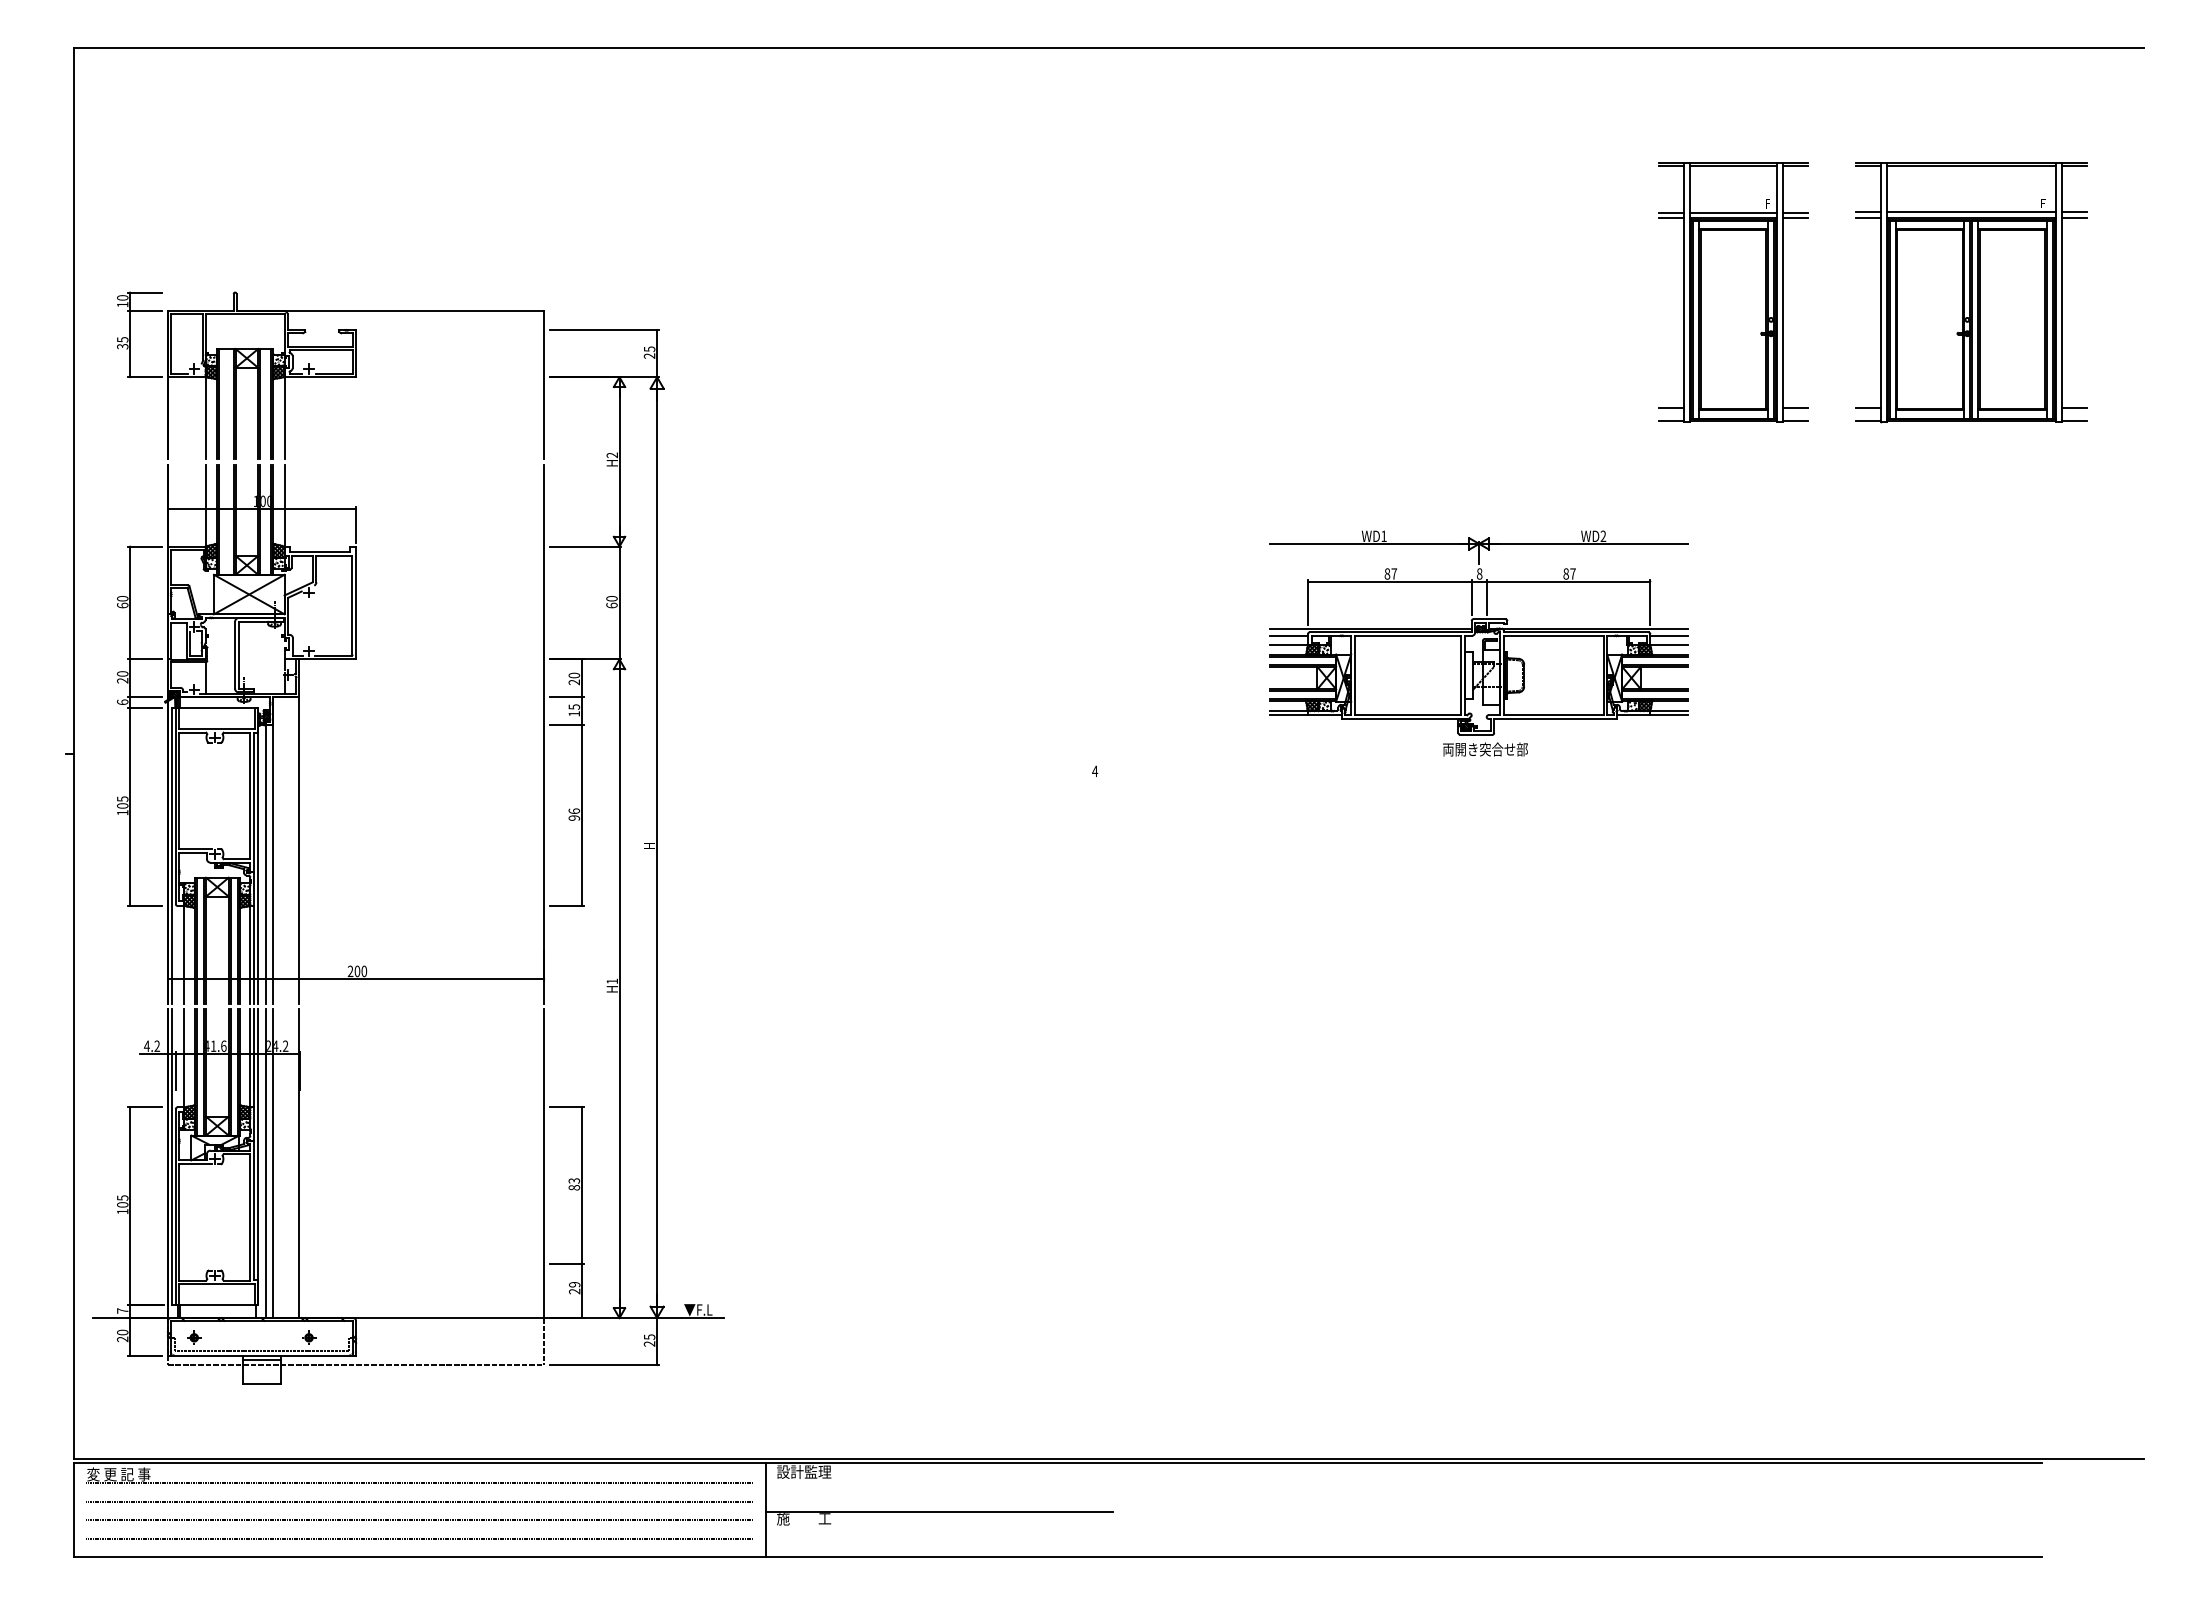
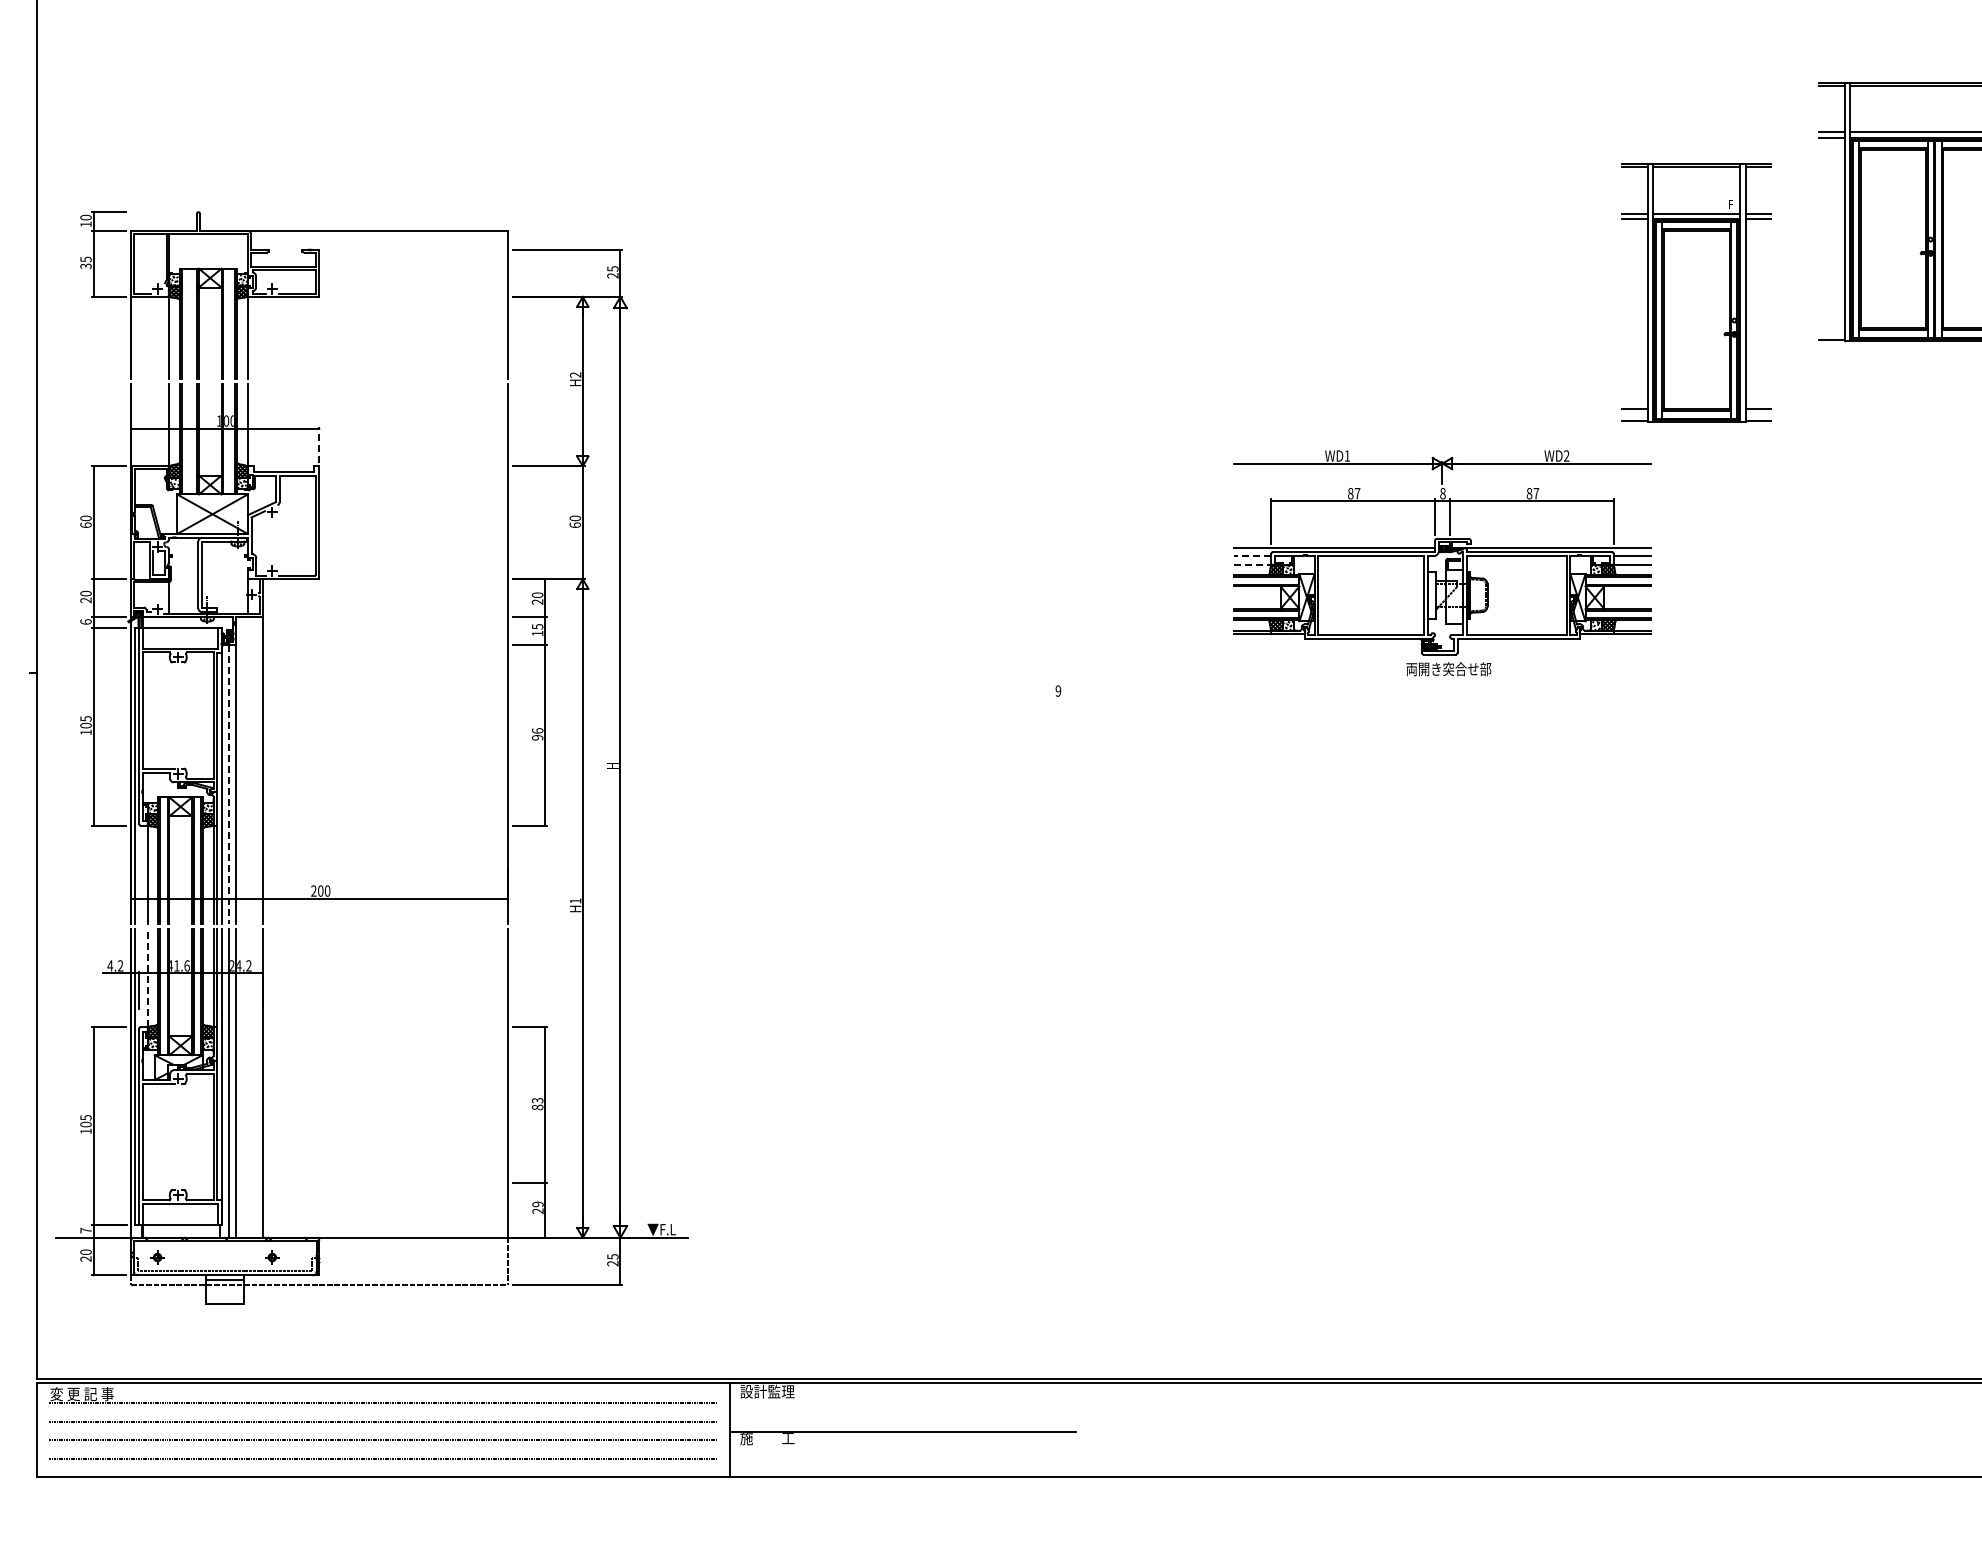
part: (1733, 292) -> (1696, 293), moved
line: (1868, 408) -> (1831, 328), removed
line: (356, 524) -> (319, 444), solid -> dashed
line: (1289, 636) -> (1252, 556), solid -> dashed
line: (1289, 645) -> (1252, 565), solid -> dashed
text: (1095, 771) -> (1058, 691), 4 -> 9
line: (265, 865) -> (228, 785), solid -> dashed
line: (184, 1058) -> (147, 978), solid -> dashed

